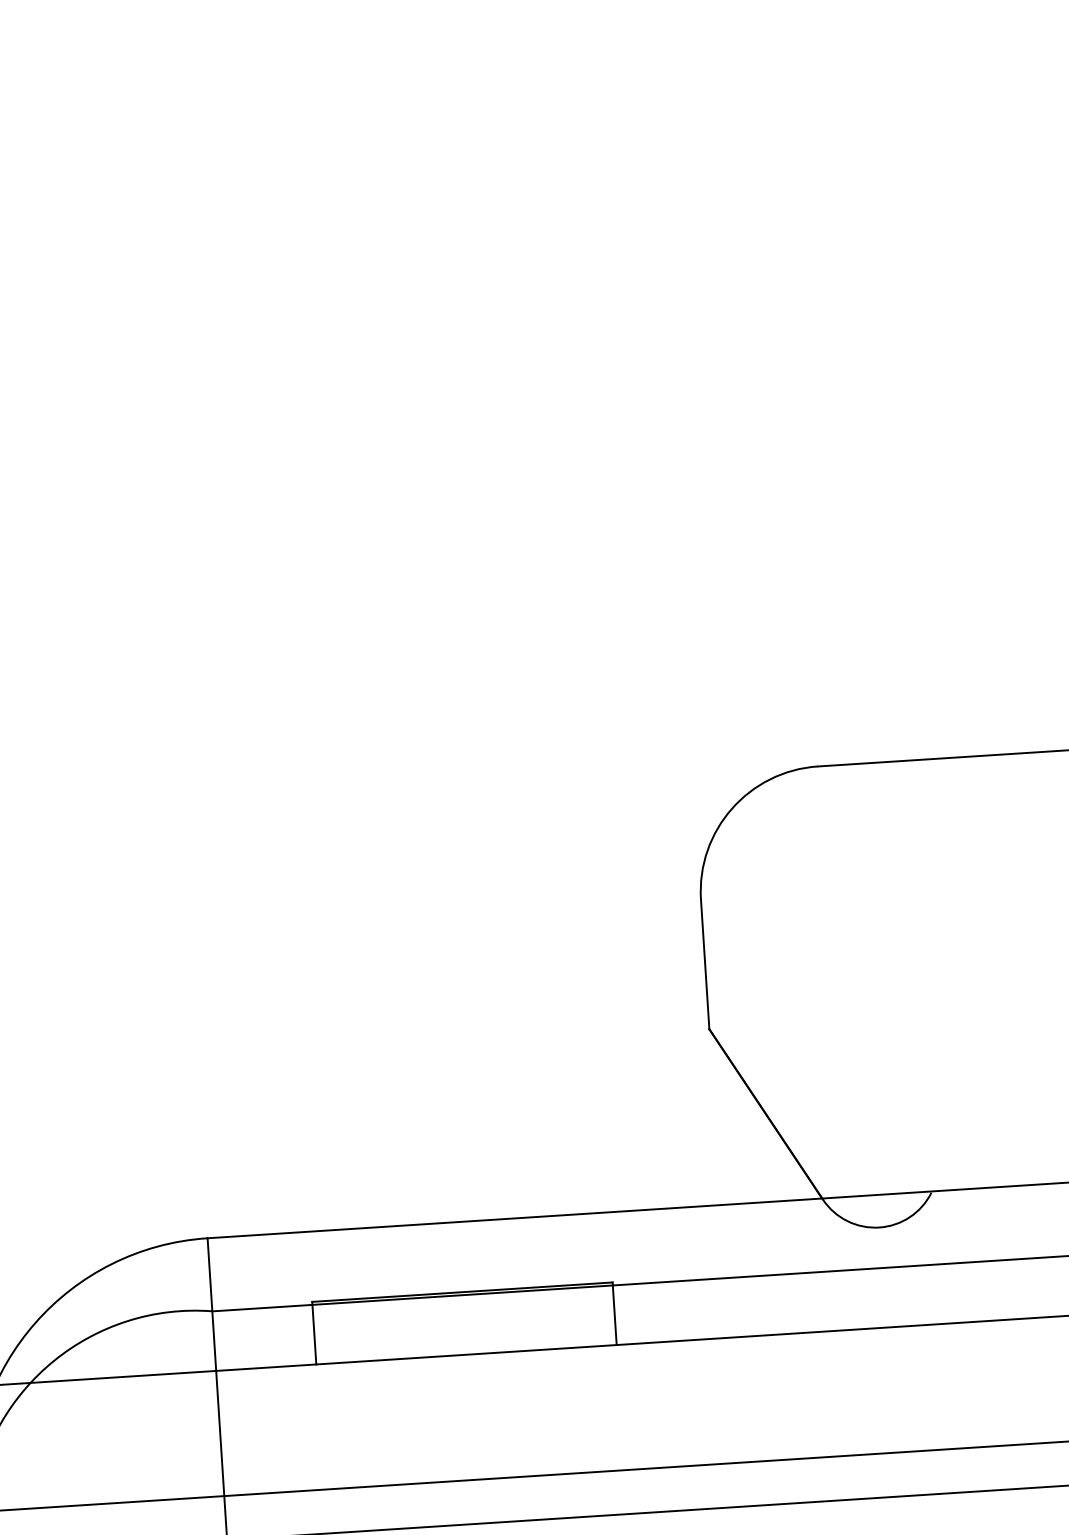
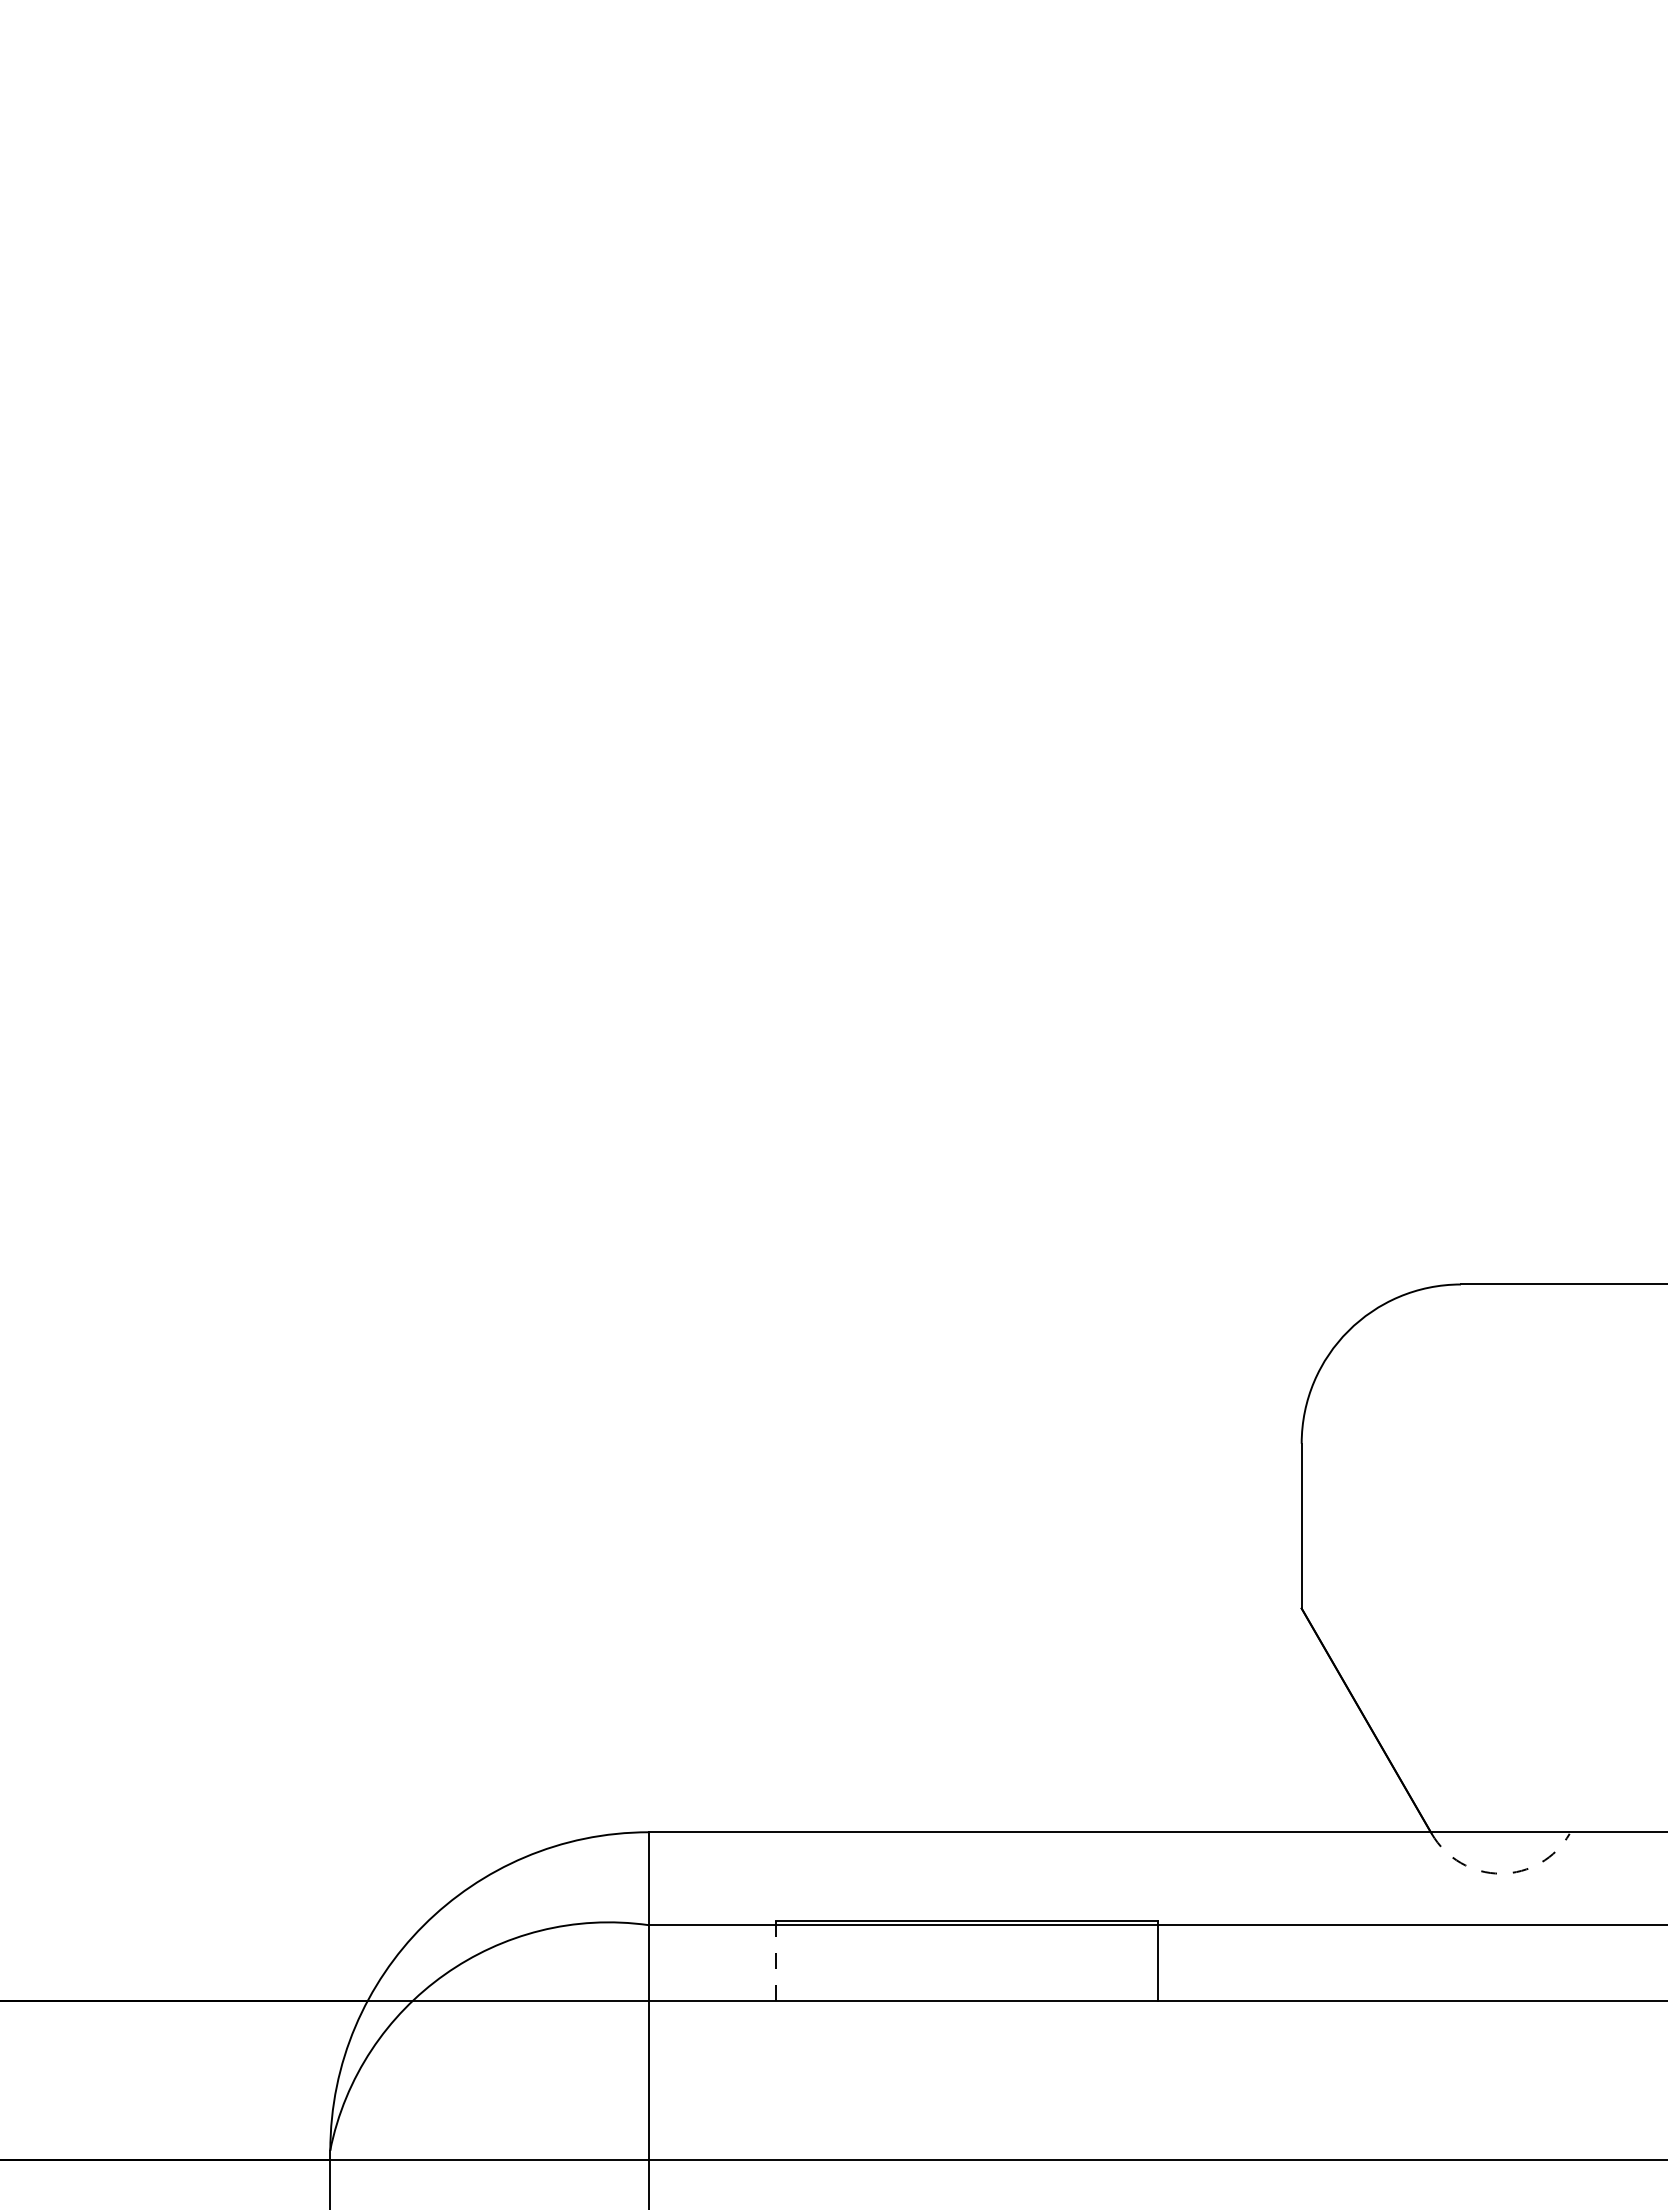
arc: (879, 1227) -> (1500, 1873), solid -> dashed
line: (314, 1333) -> (776, 1961), solid -> dashed

